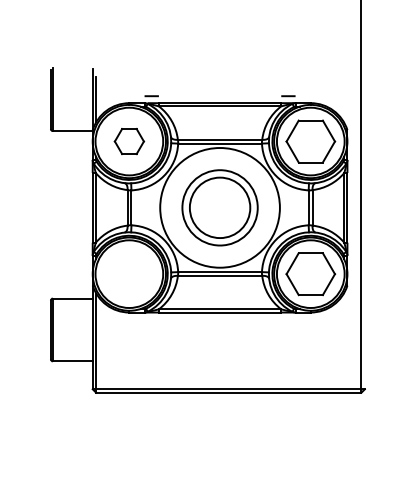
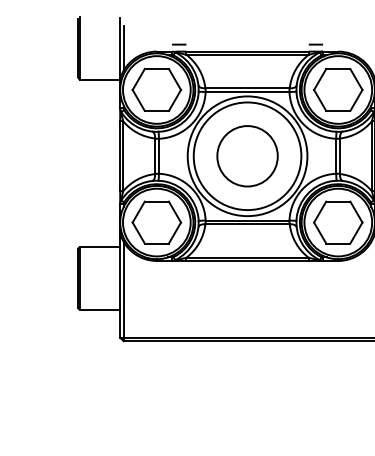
part: (129, 141) -> (156, 89), size x1.67
circle: (219, 207) -> (246, 155), size x1.43
part: (129, 274) -> (156, 222), added

